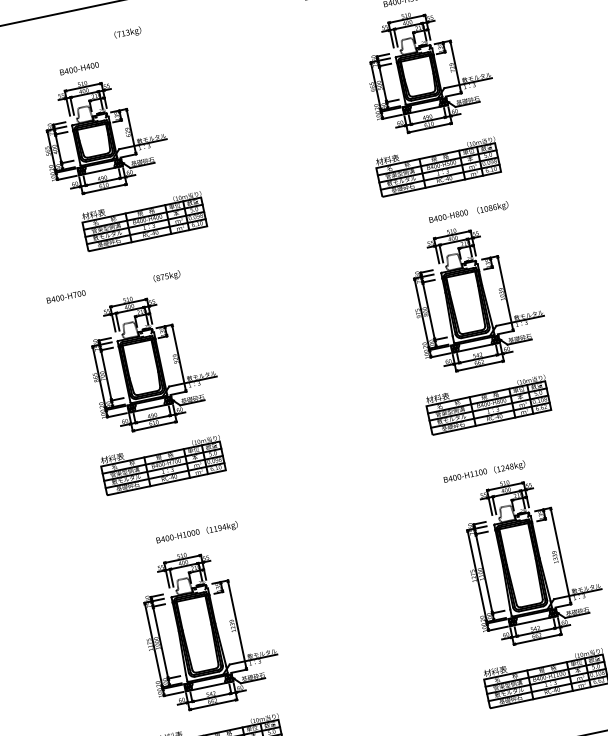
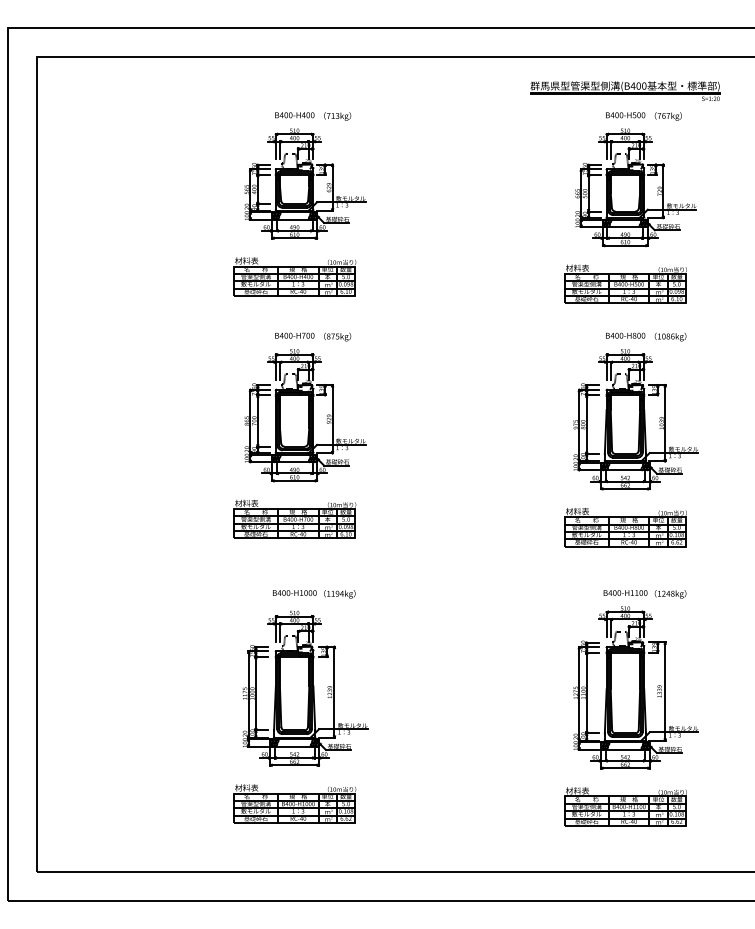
text: (127, 33) -> (337, 116), moved
part: (143, 219) -> (294, 276), moved
text: (65, 296) -> (294, 335), moved
text: (484, 473) -> (644, 594), moved

